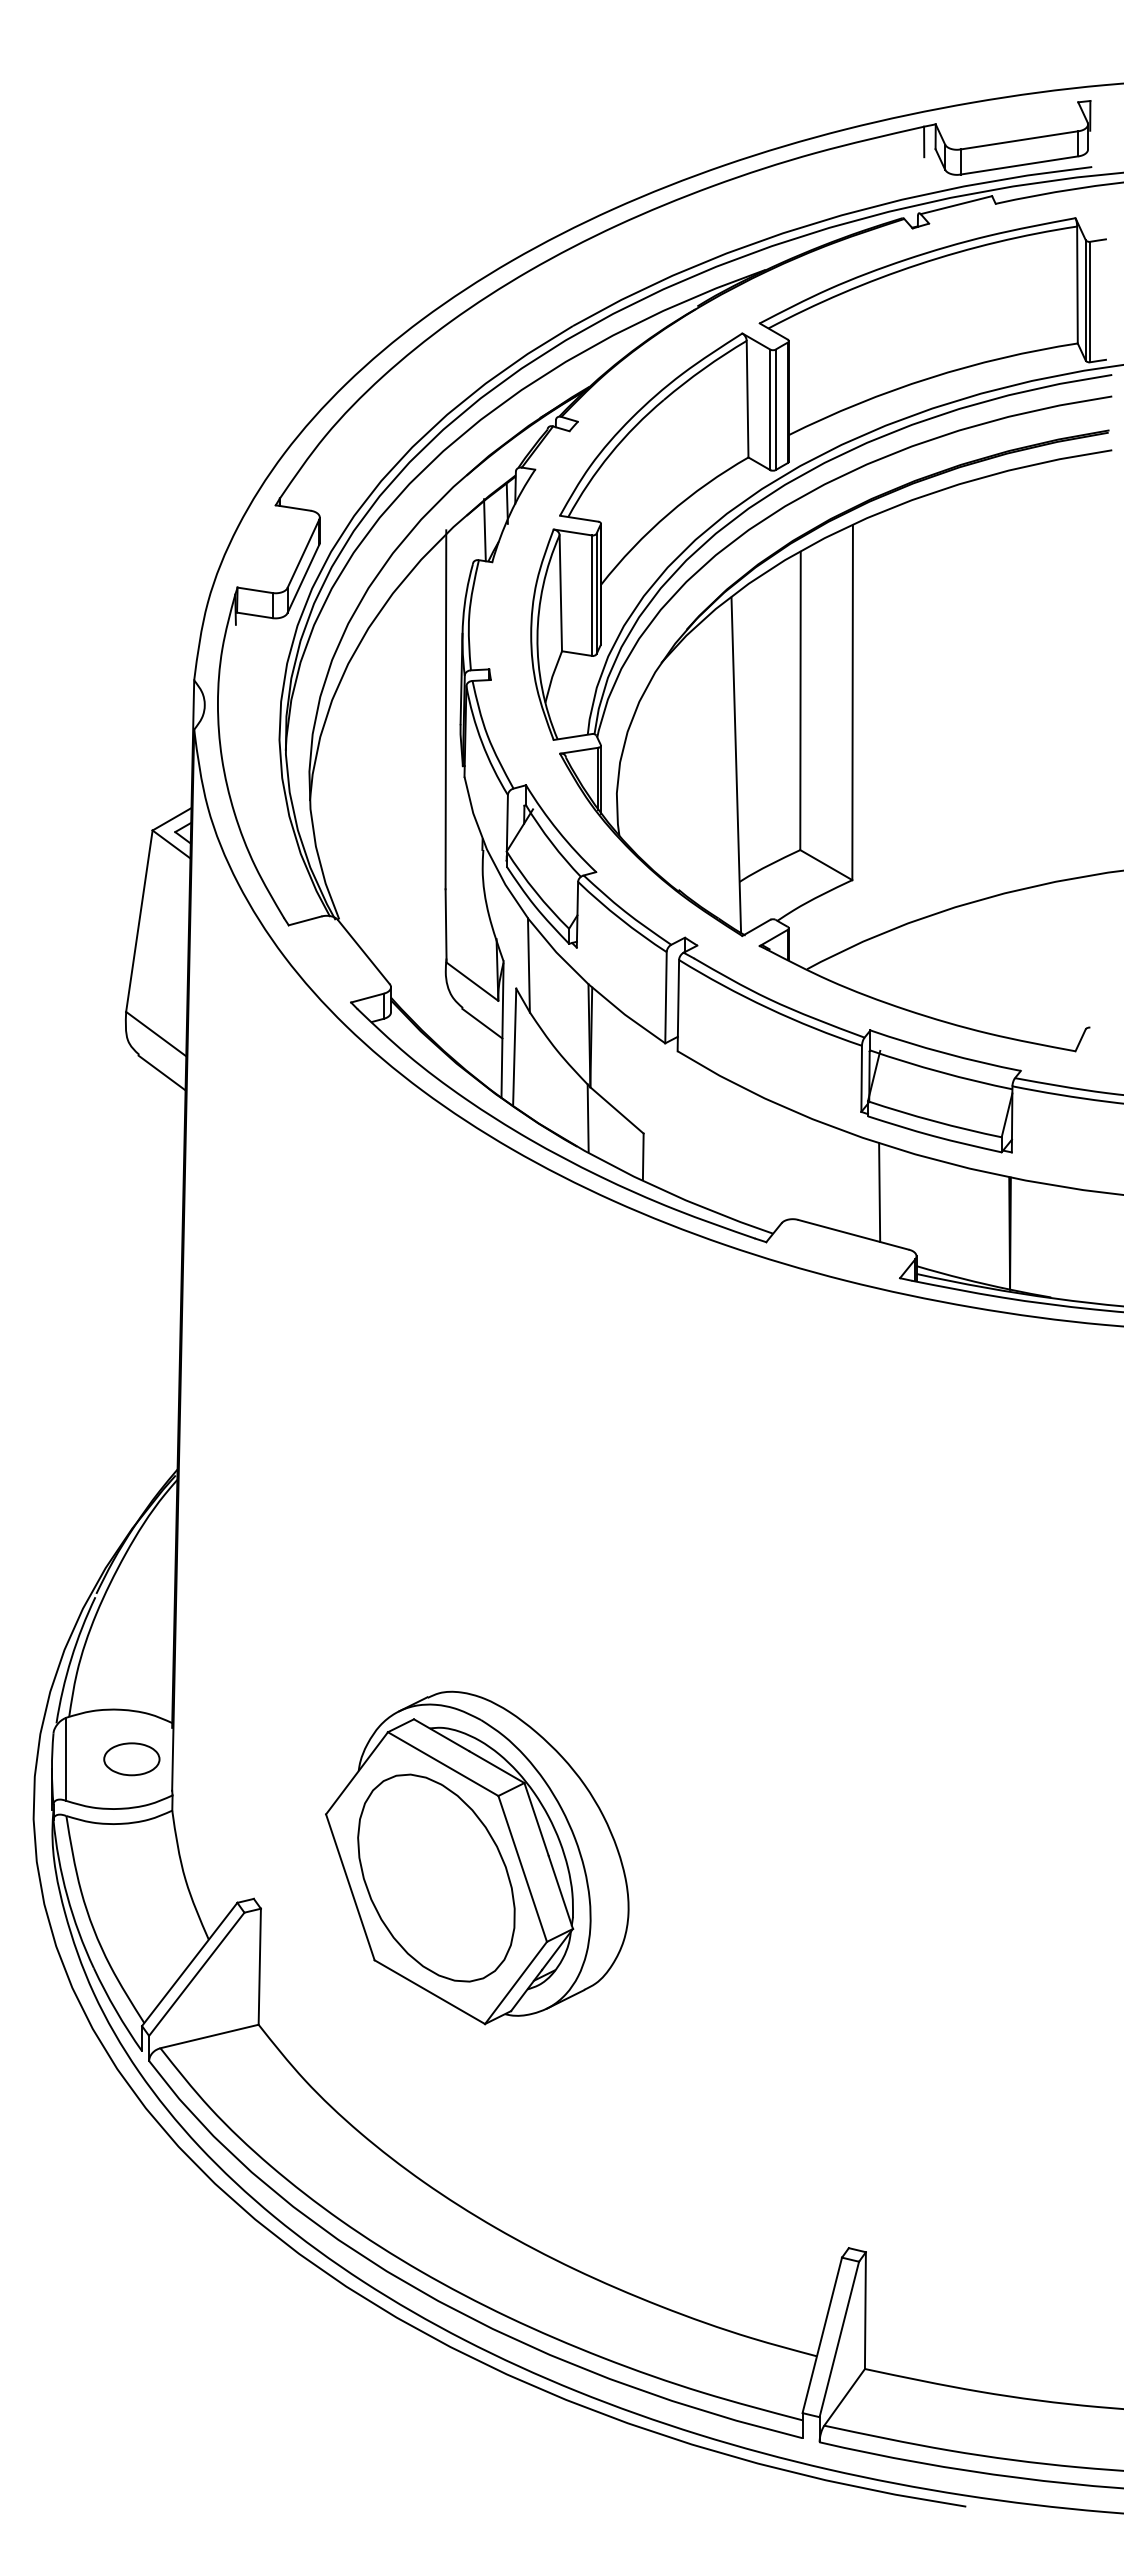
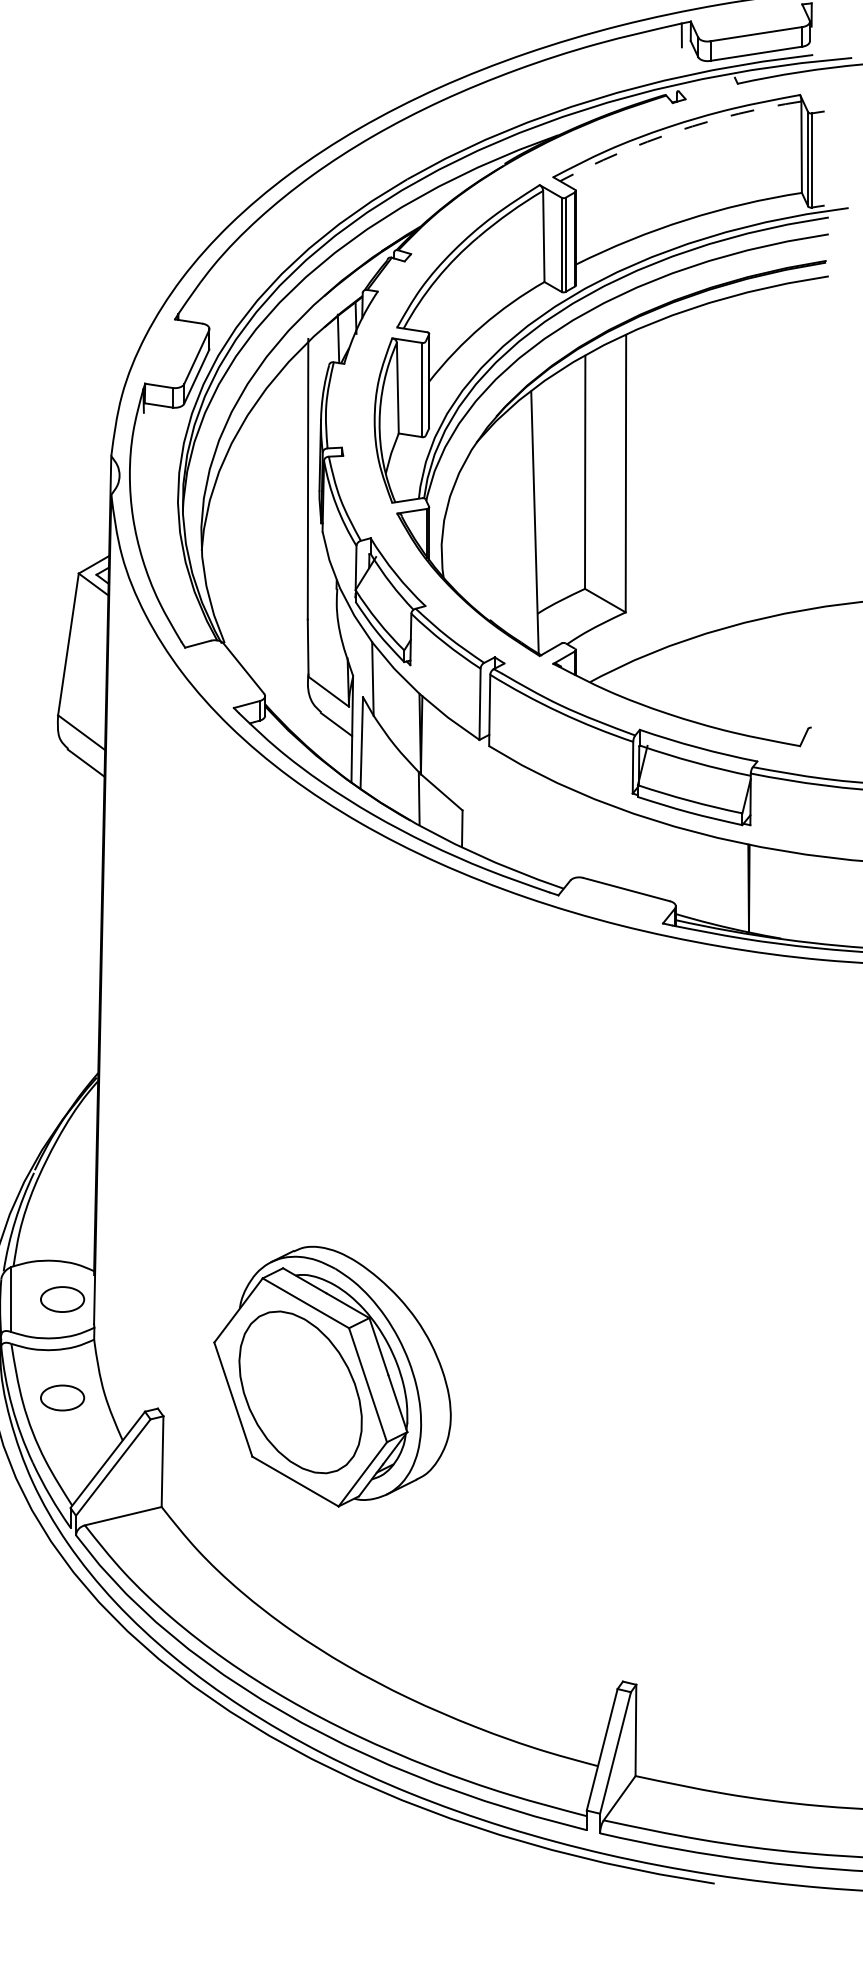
line: (956, 205) -> (707, 85), removed
arc: (918, 264) -> (677, 131), solid -> dashed
line: (596, 593) -> (425, 388), removed
line: (879, 1192) -> (646, 856), removed
part: (131, 1885) -> (62, 1398), added

